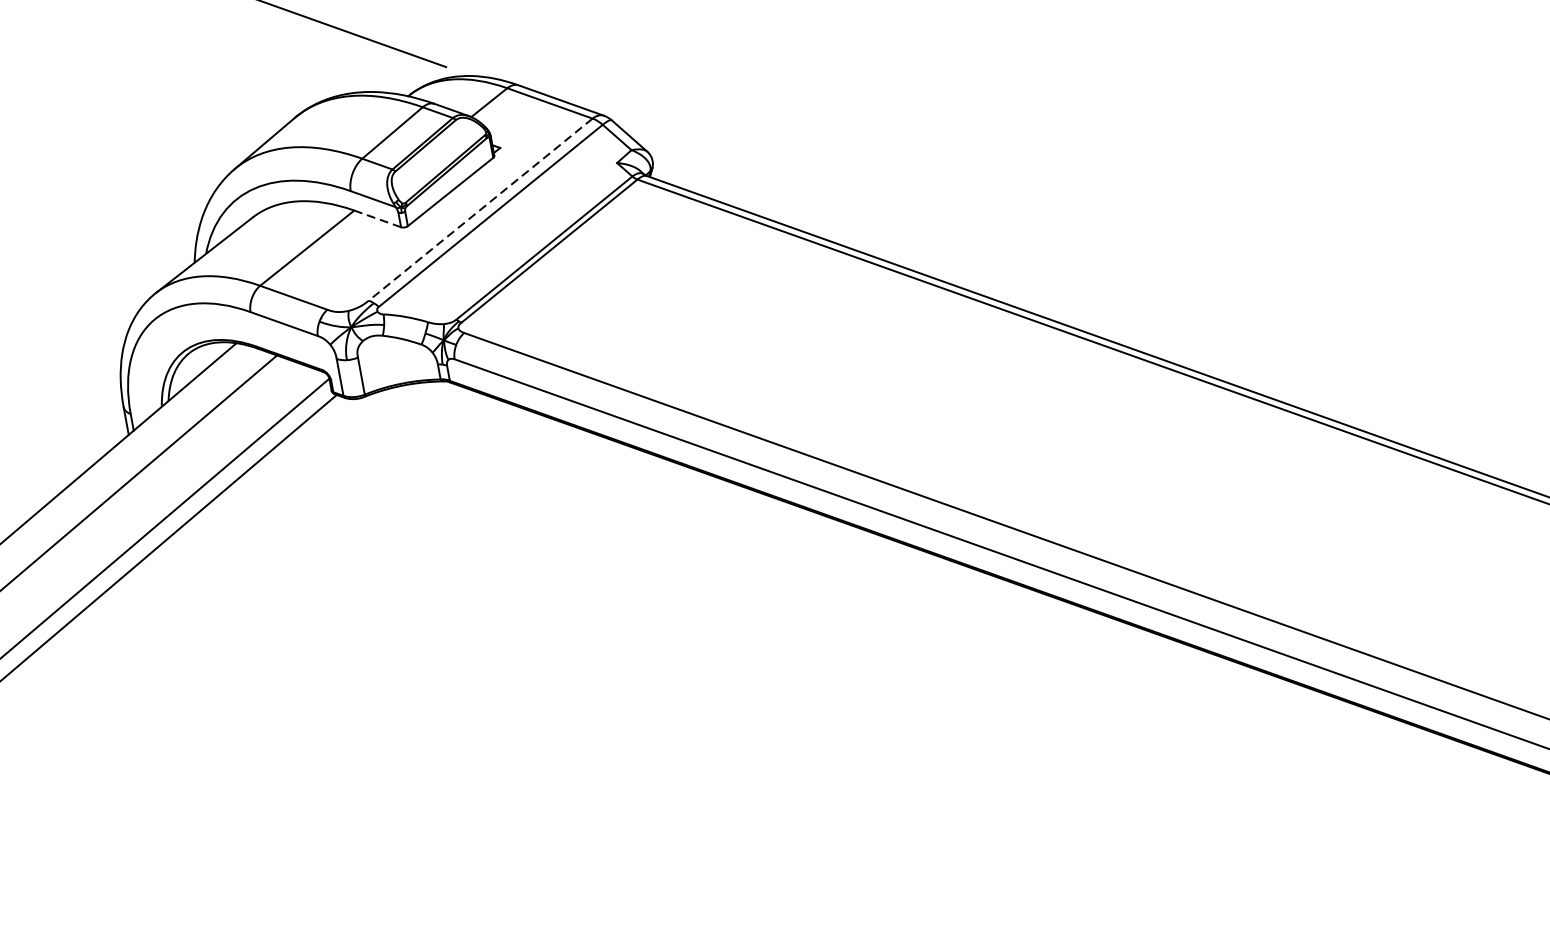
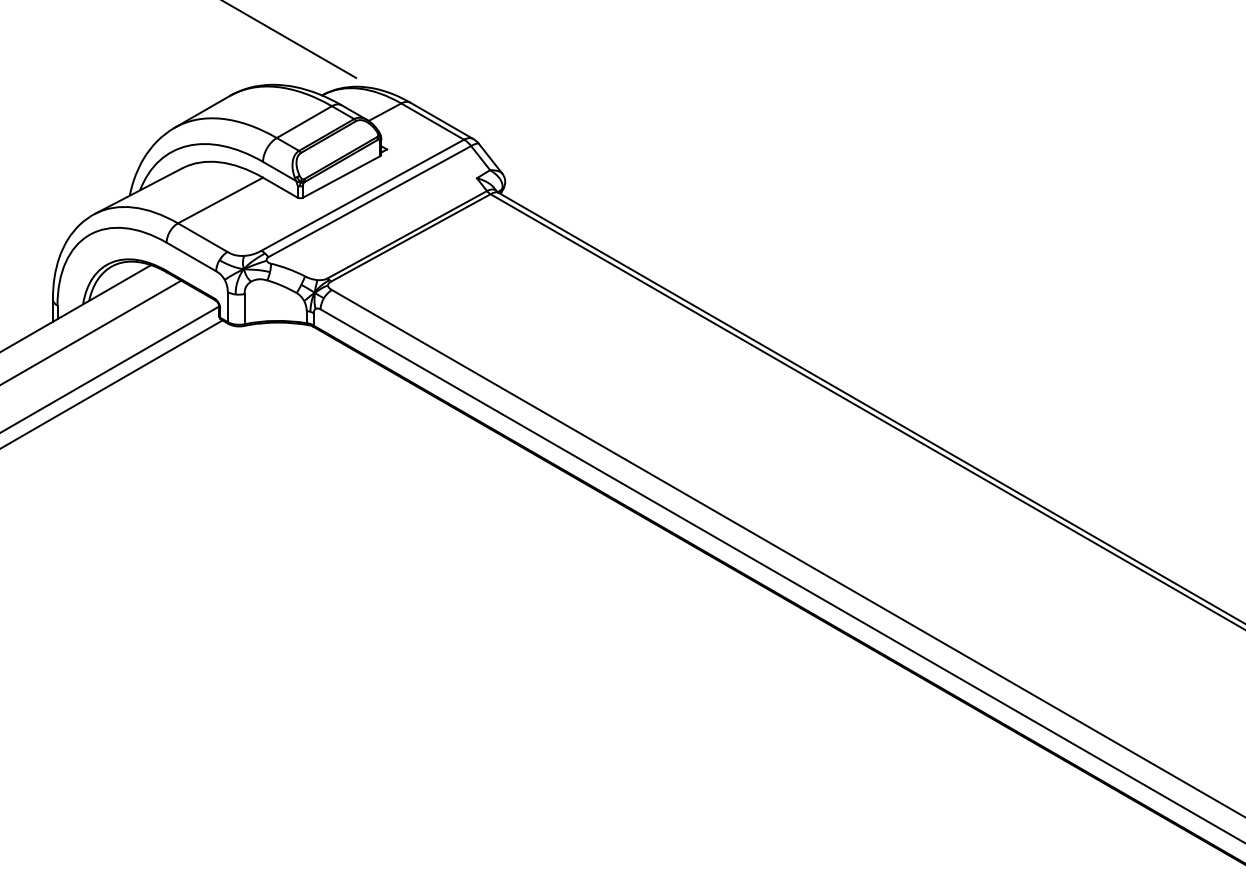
line: (480, 210) -> (362, 195), dashed -> solid
line: (377, 218) -> (280, 187), dashed -> solid

